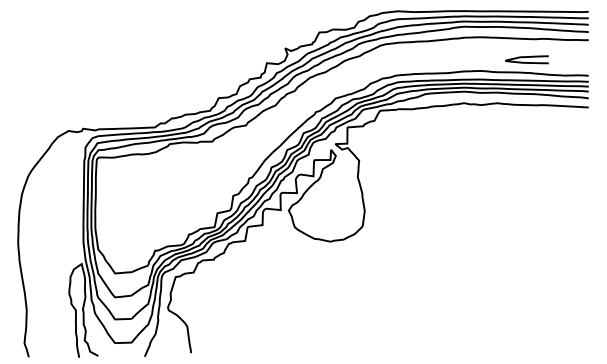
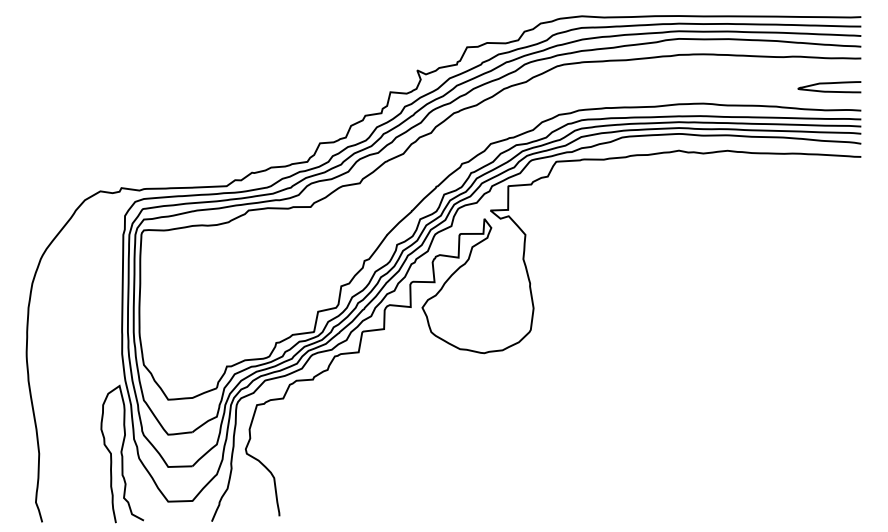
curve: (526, 57) -> (828, 83), moved

